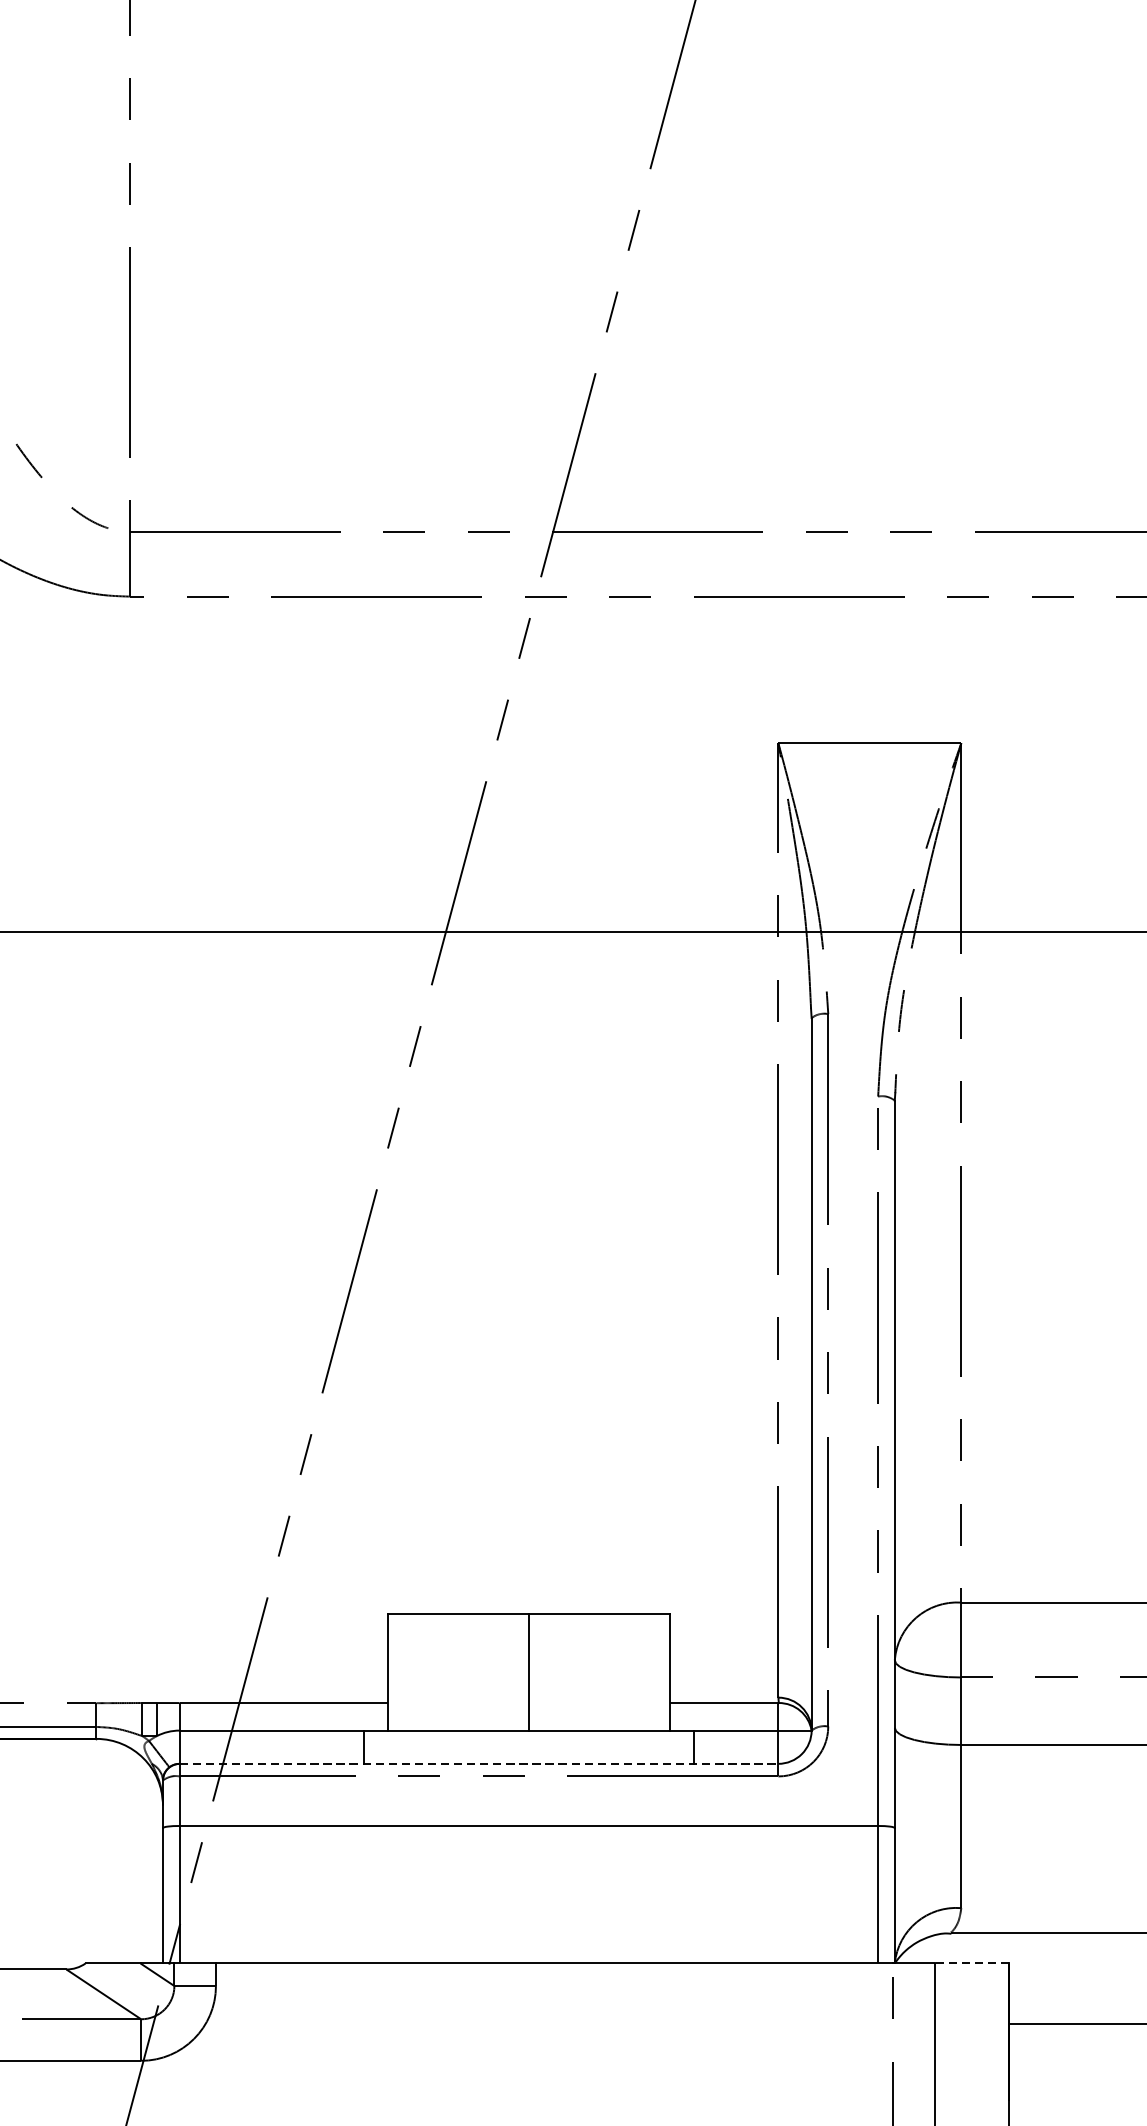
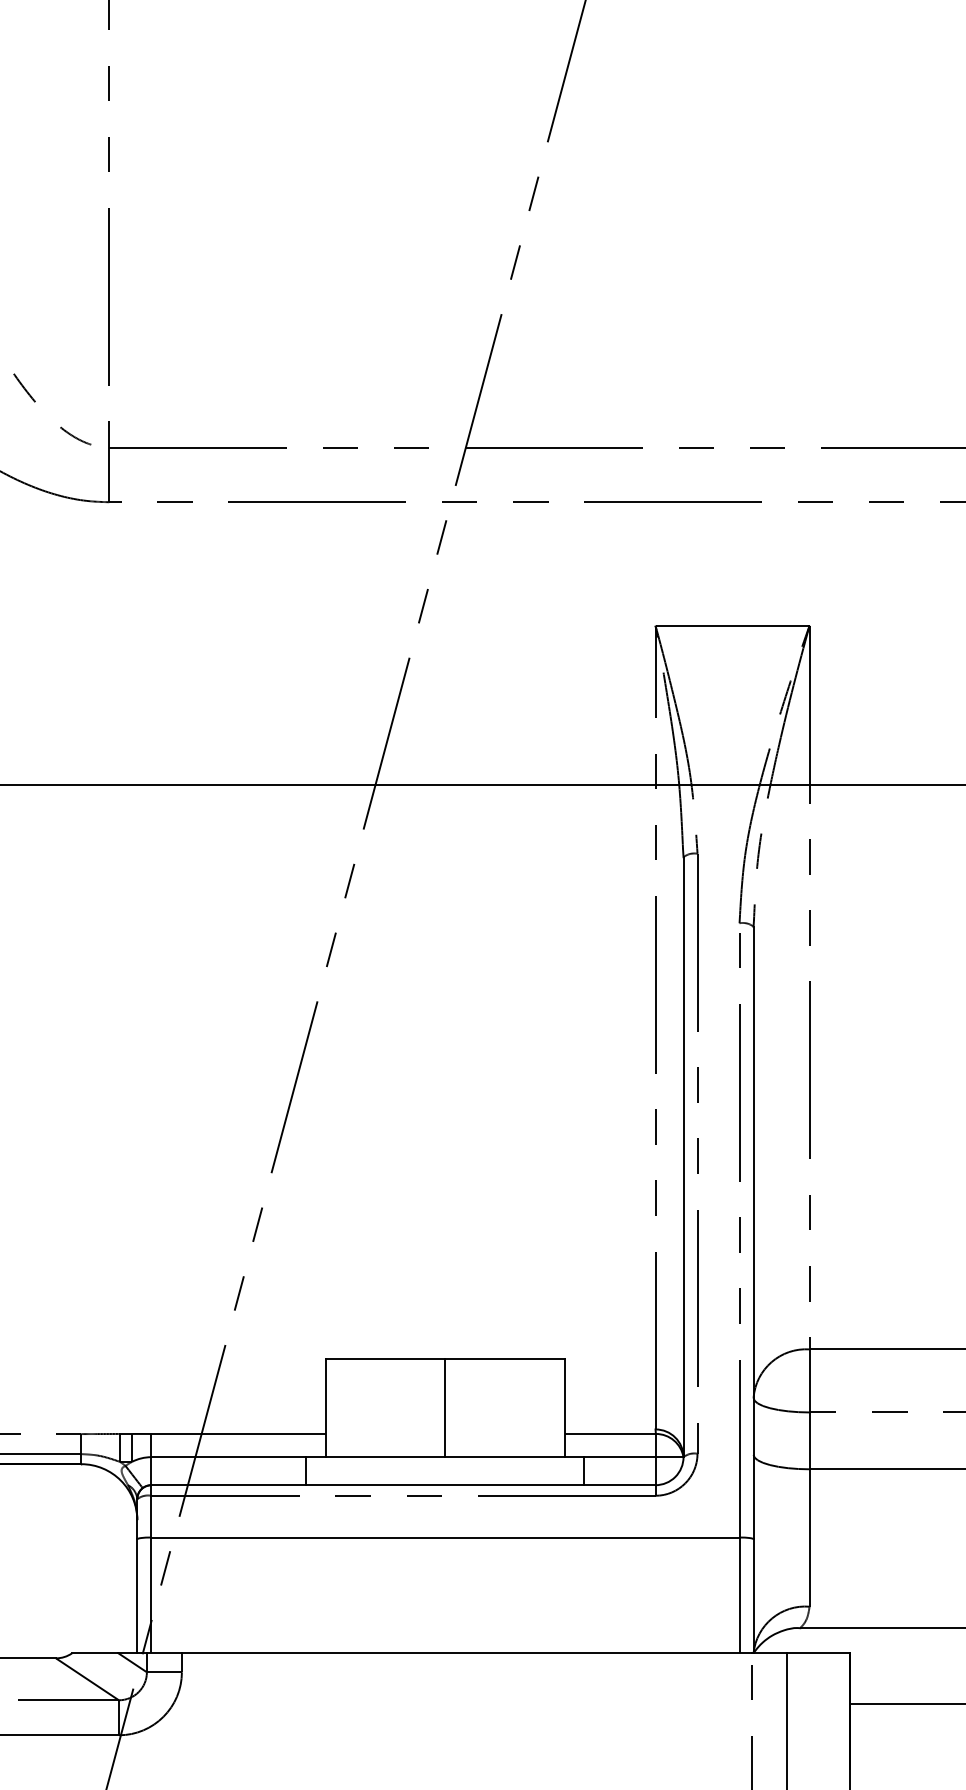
line: (479, 1764) -> (403, 1485), dashed -> solid
line: (970, 1963) -> (817, 1653), dashed -> solid

